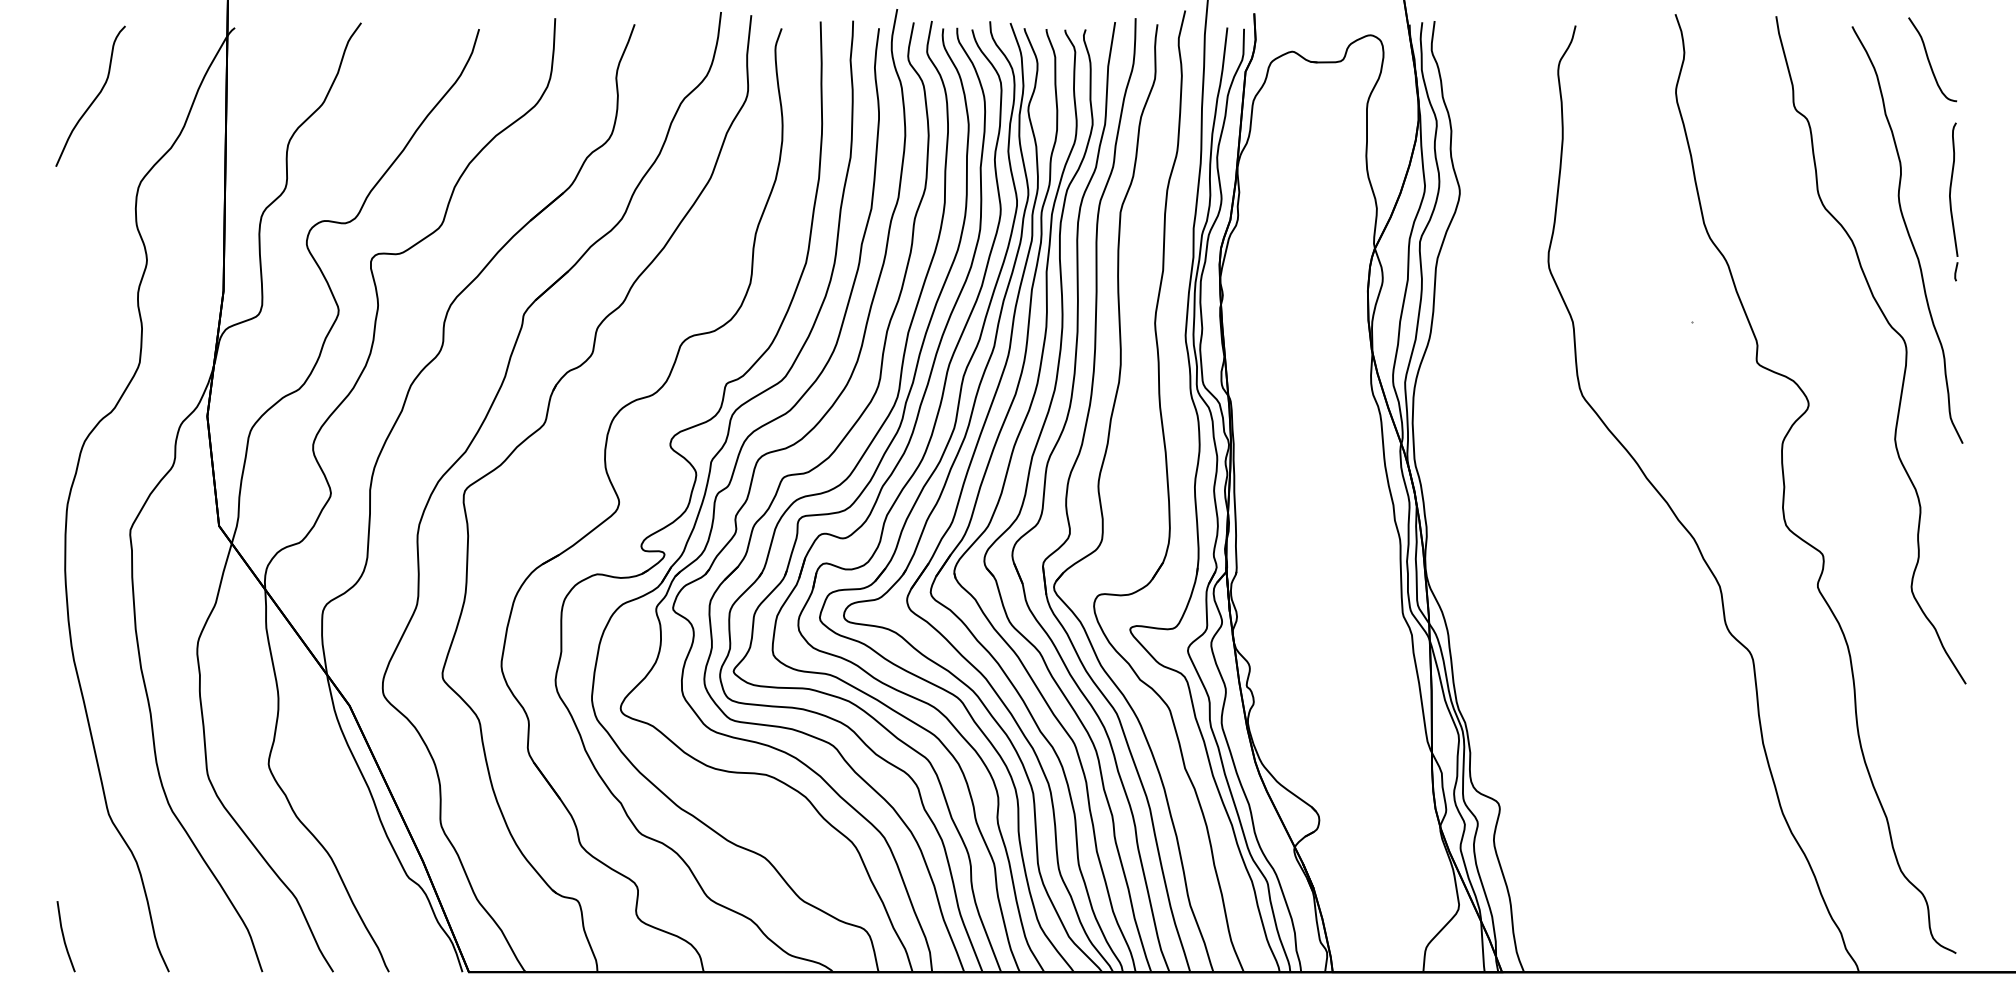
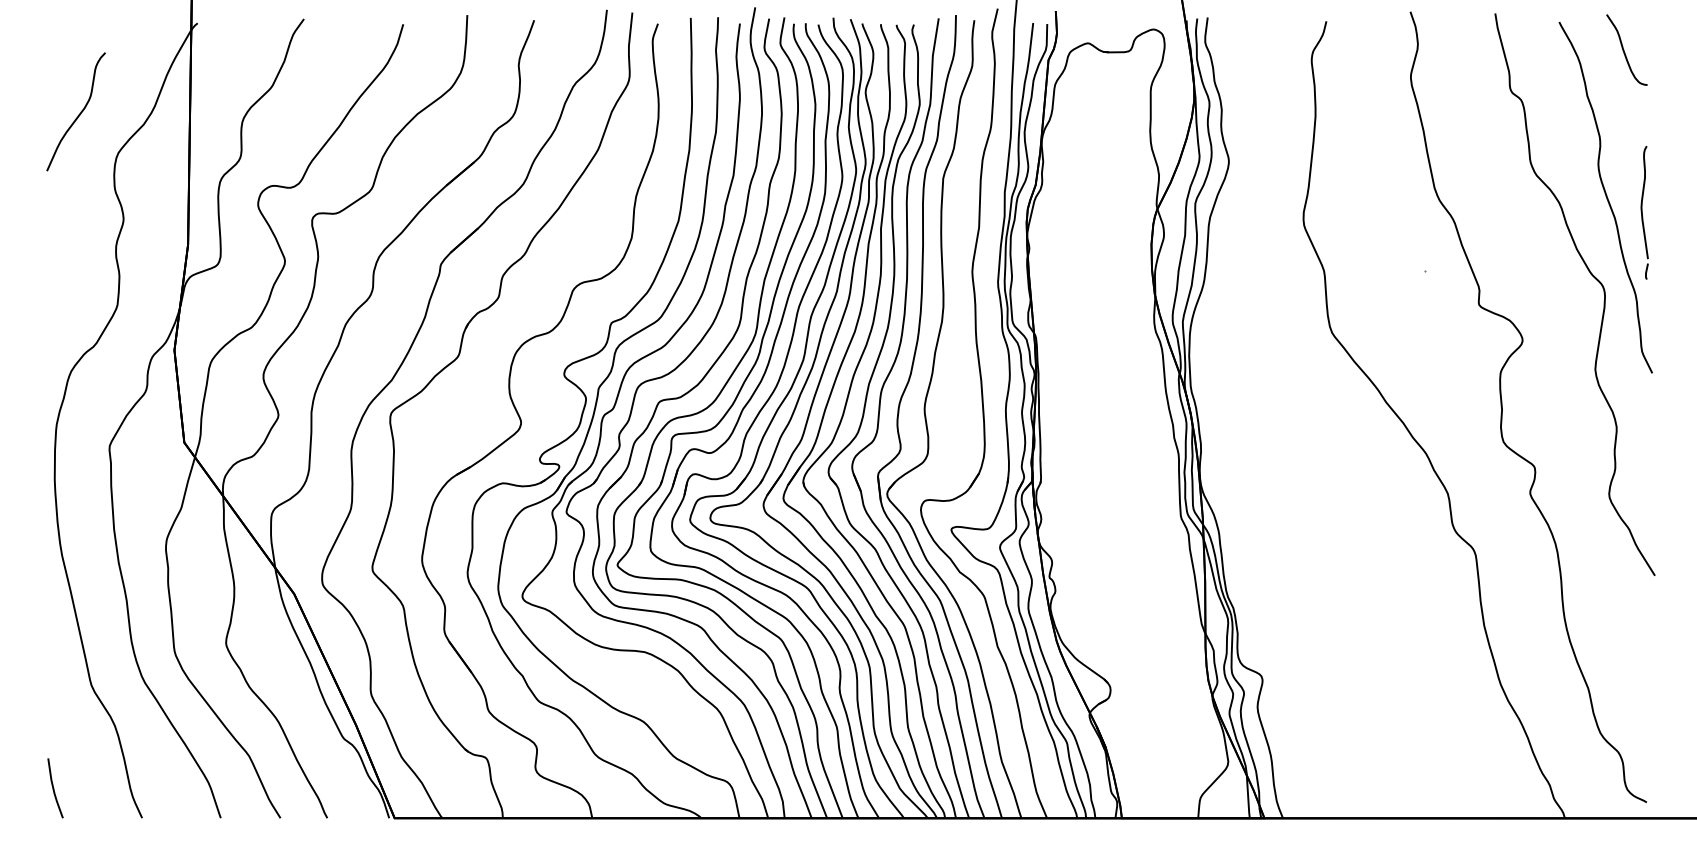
curve: (93, 99) -> (78, 114), moved
part: (1953, 201) -> (1644, 212), moved

